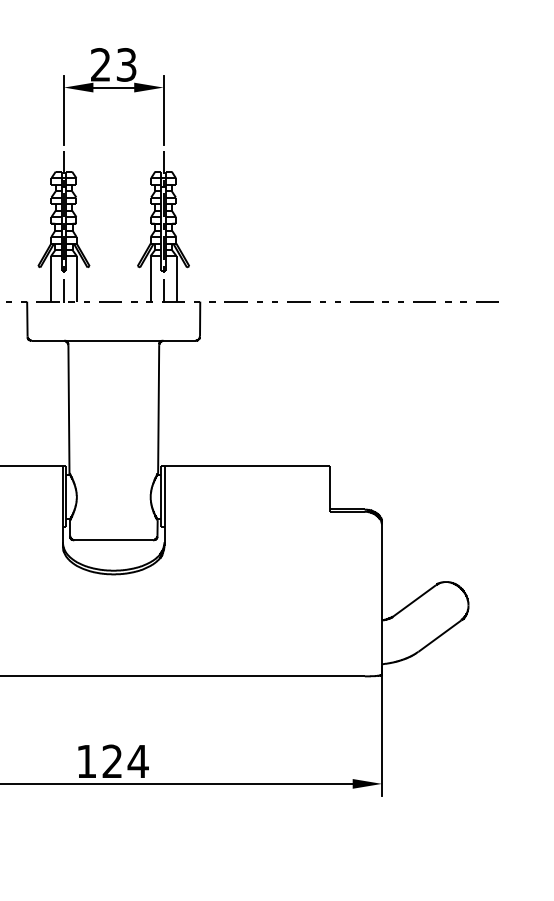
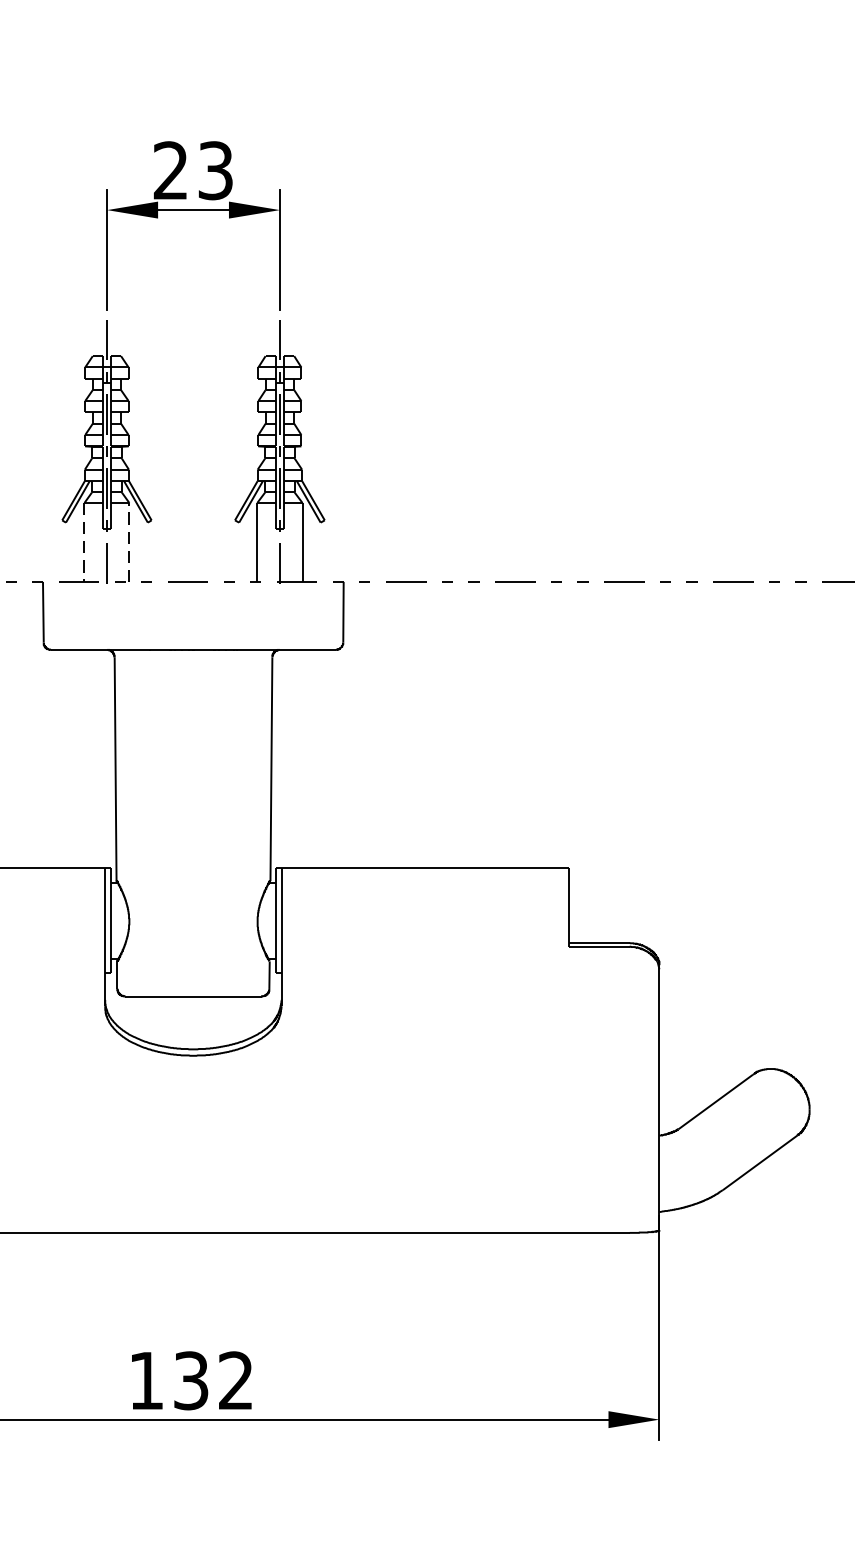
line: (51, 278) -> (85, 541), solid -> dashed
line: (76, 278) -> (128, 541), solid -> dashed
text: (125, 761) -> (213, 1380), 124 -> 132

